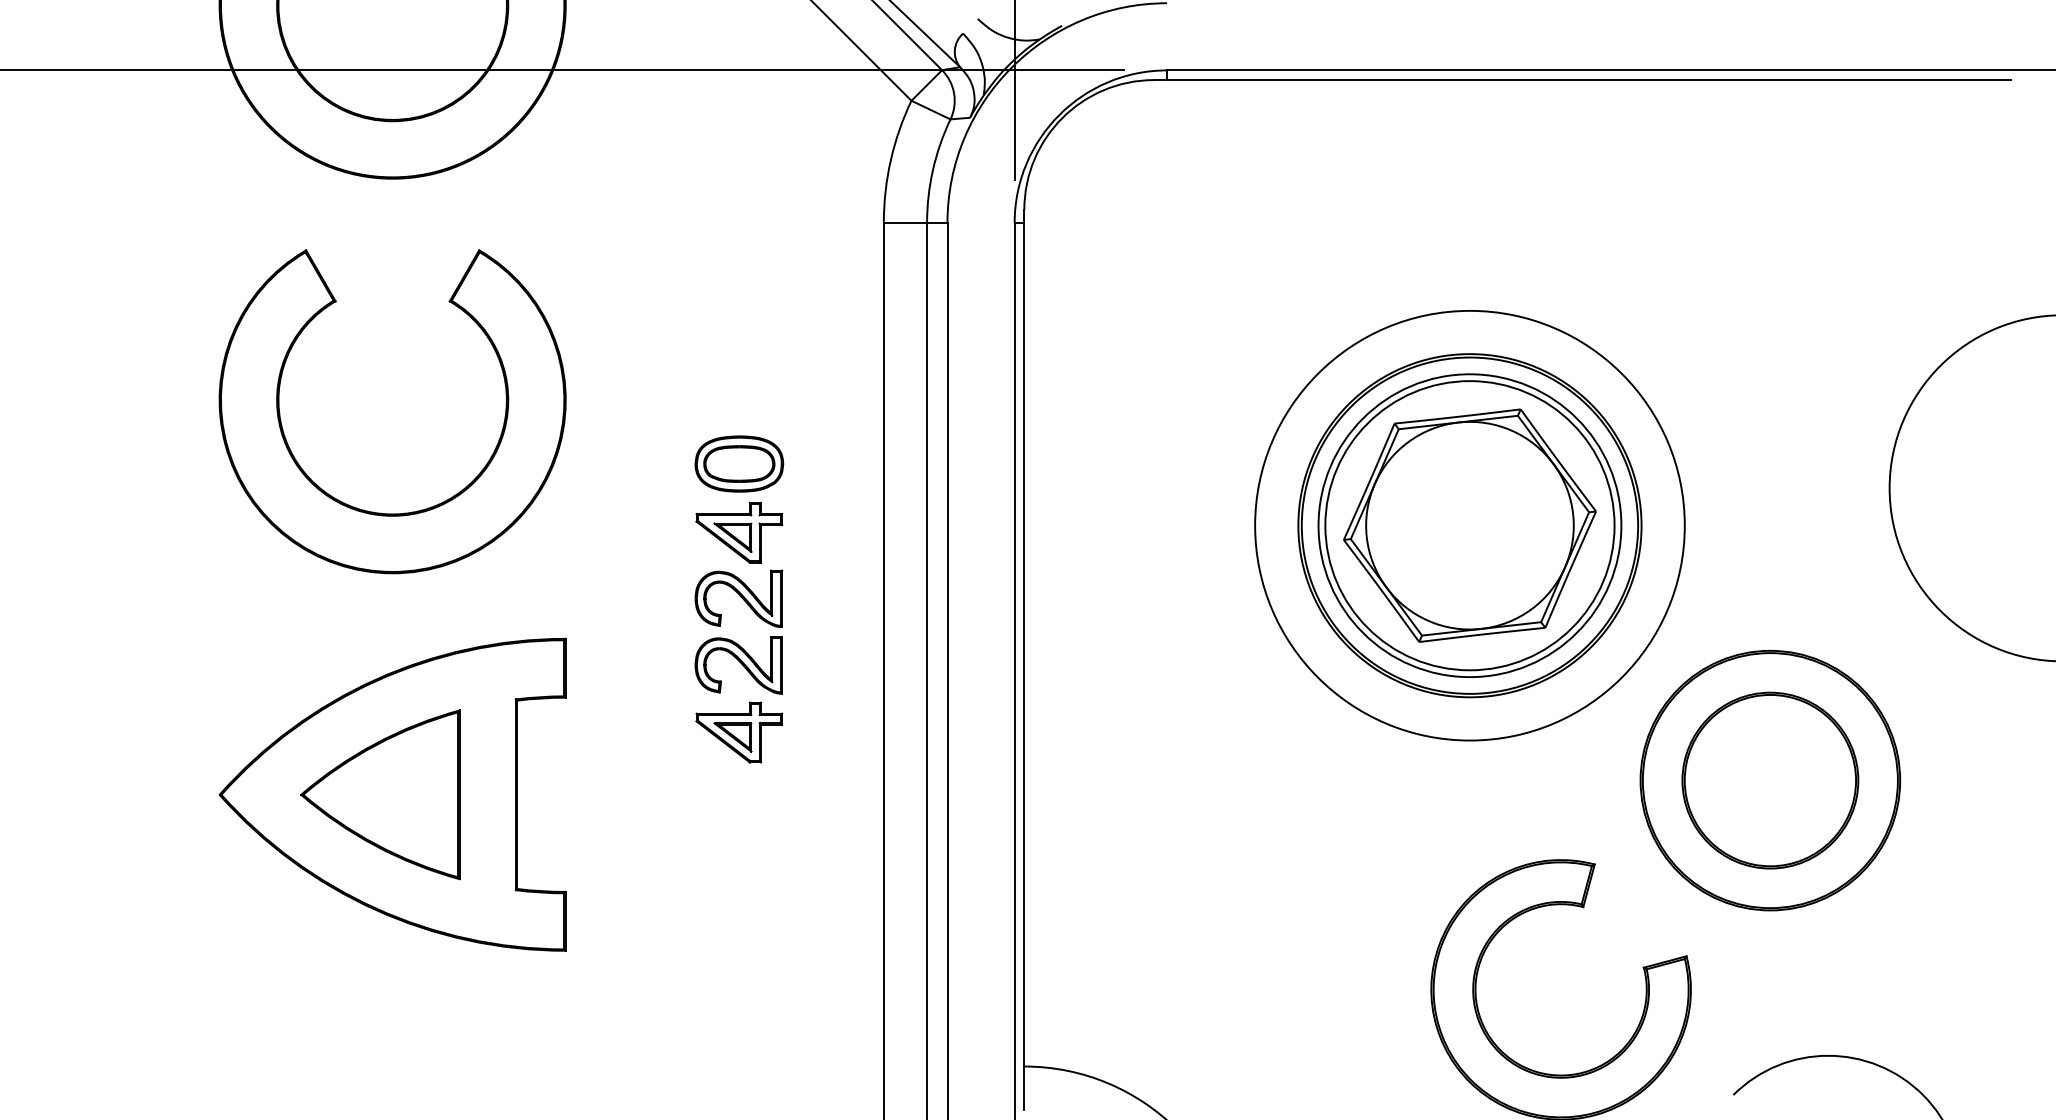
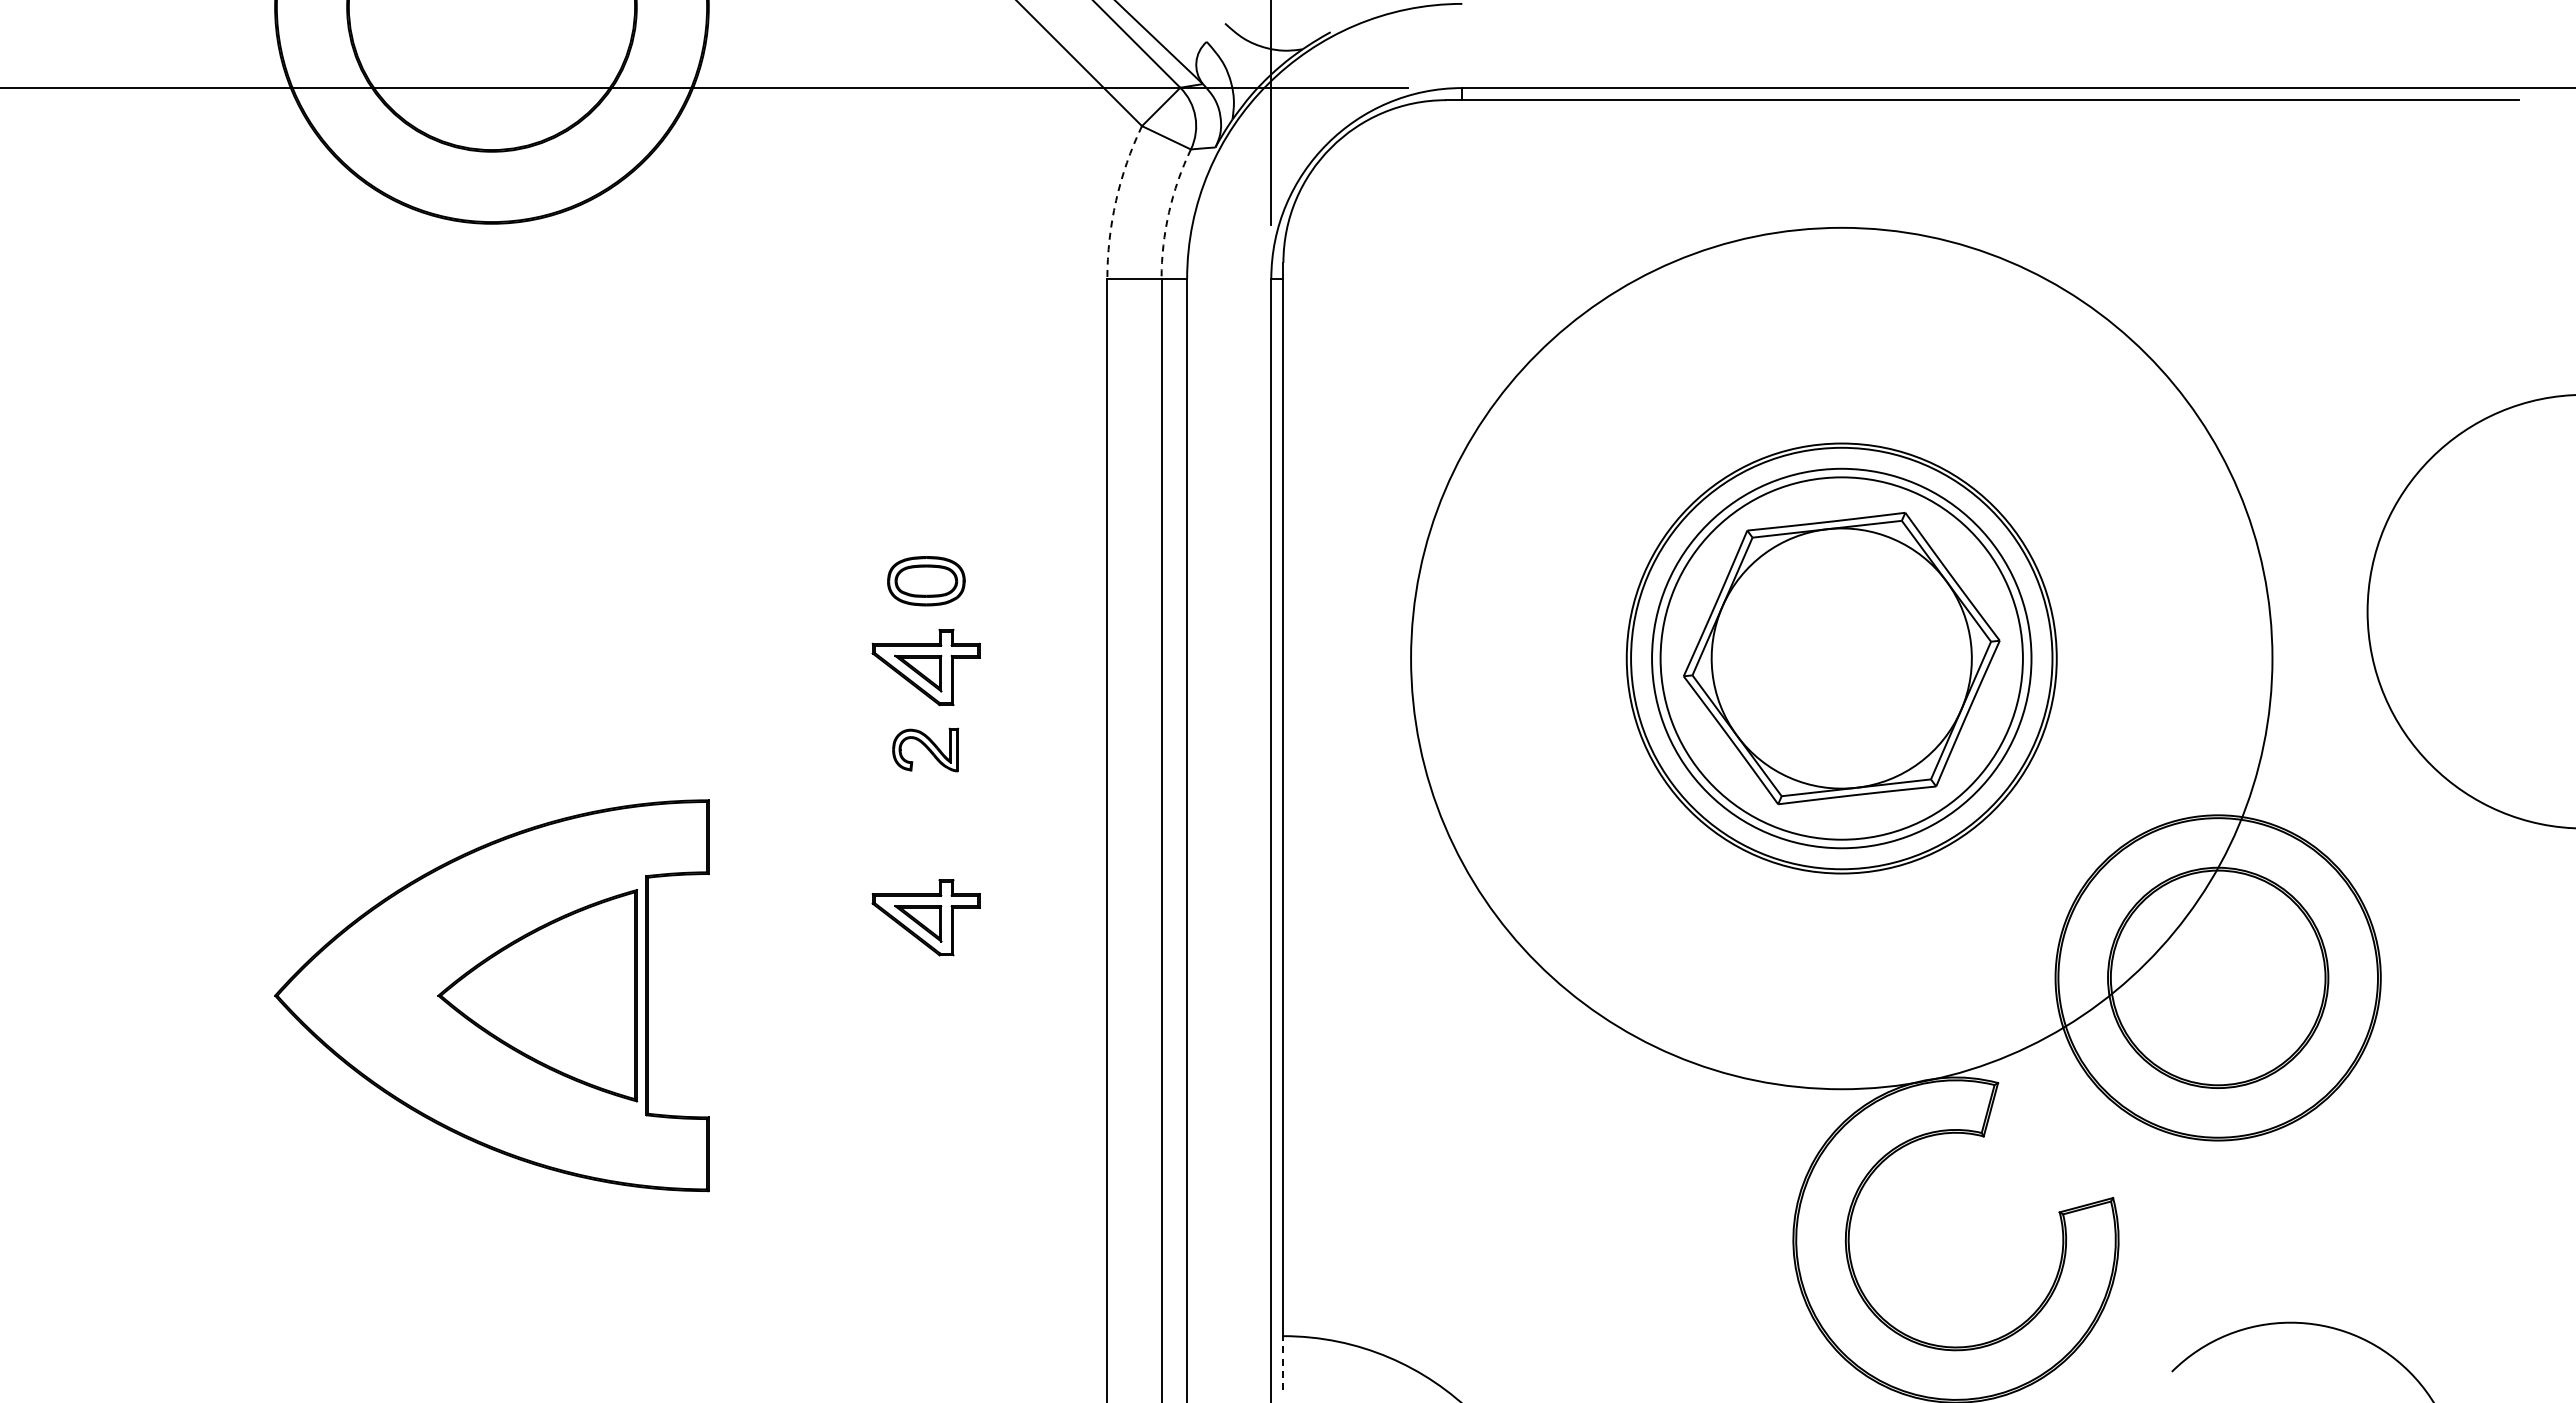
arc: (891, 160) -> (1116, 200), solid -> dashed
arc: (933, 169) -> (1169, 212), solid -> dashed
part: (739, 463) -> (926, 580), size x0.7
part: (382, 512) -> (479, 642), removed
circle: (1469, 525) -> (1841, 658), size x1.6
part: (738, 598) -> (925, 749), size x0.6
part: (738, 665) -> (925, 833), removed
part: (380, 794) -> (537, 995), moved
line: (1024, 1087) -> (1283, 1362), solid -> dashed

